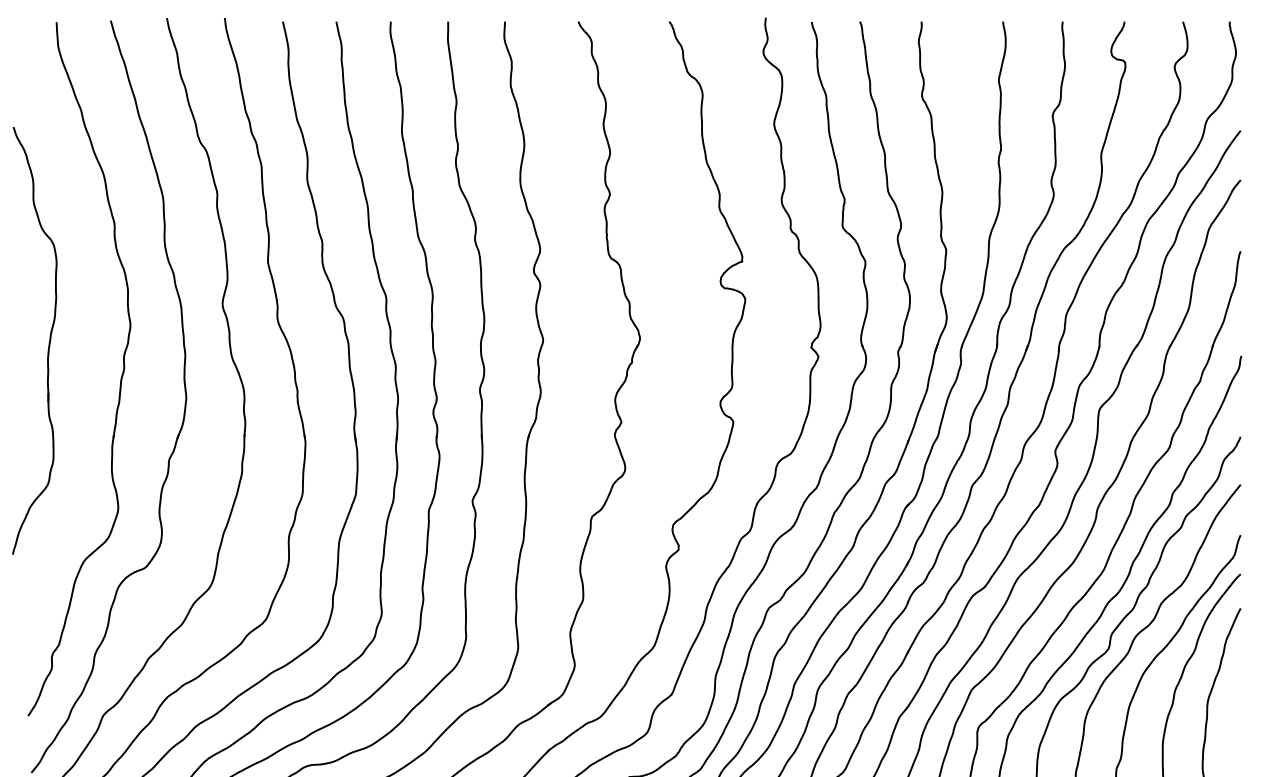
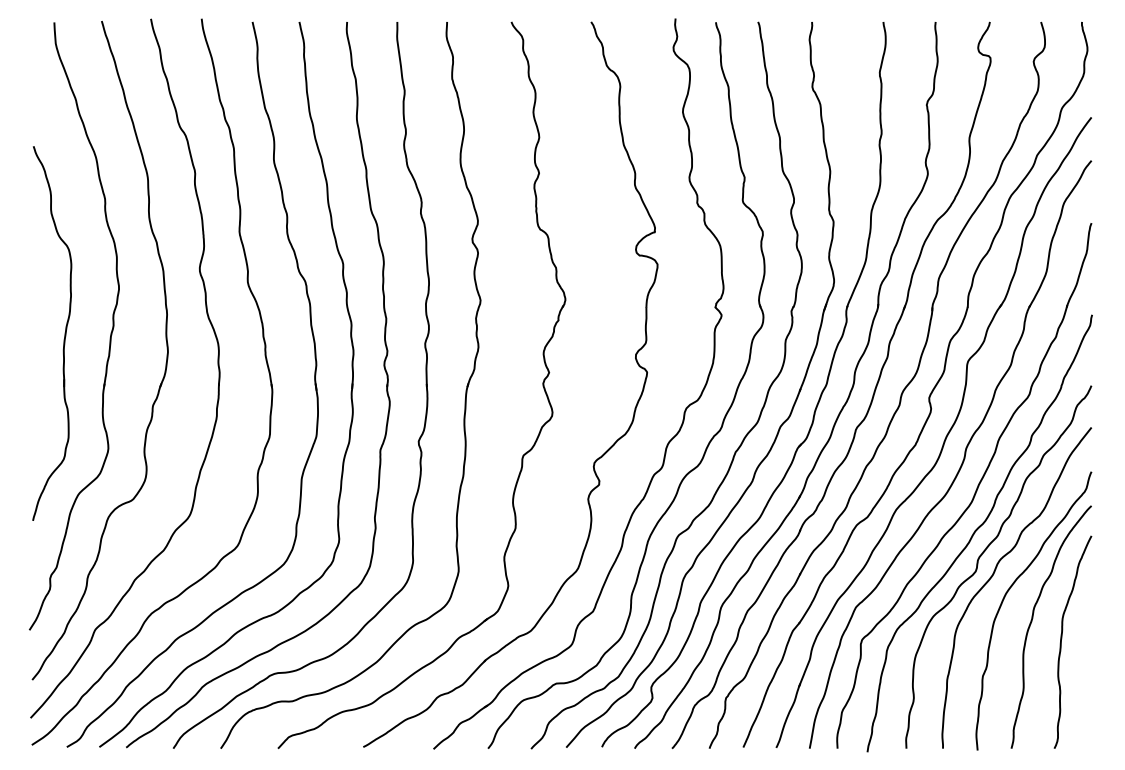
part: (48, 340) -> (64, 333), moved

